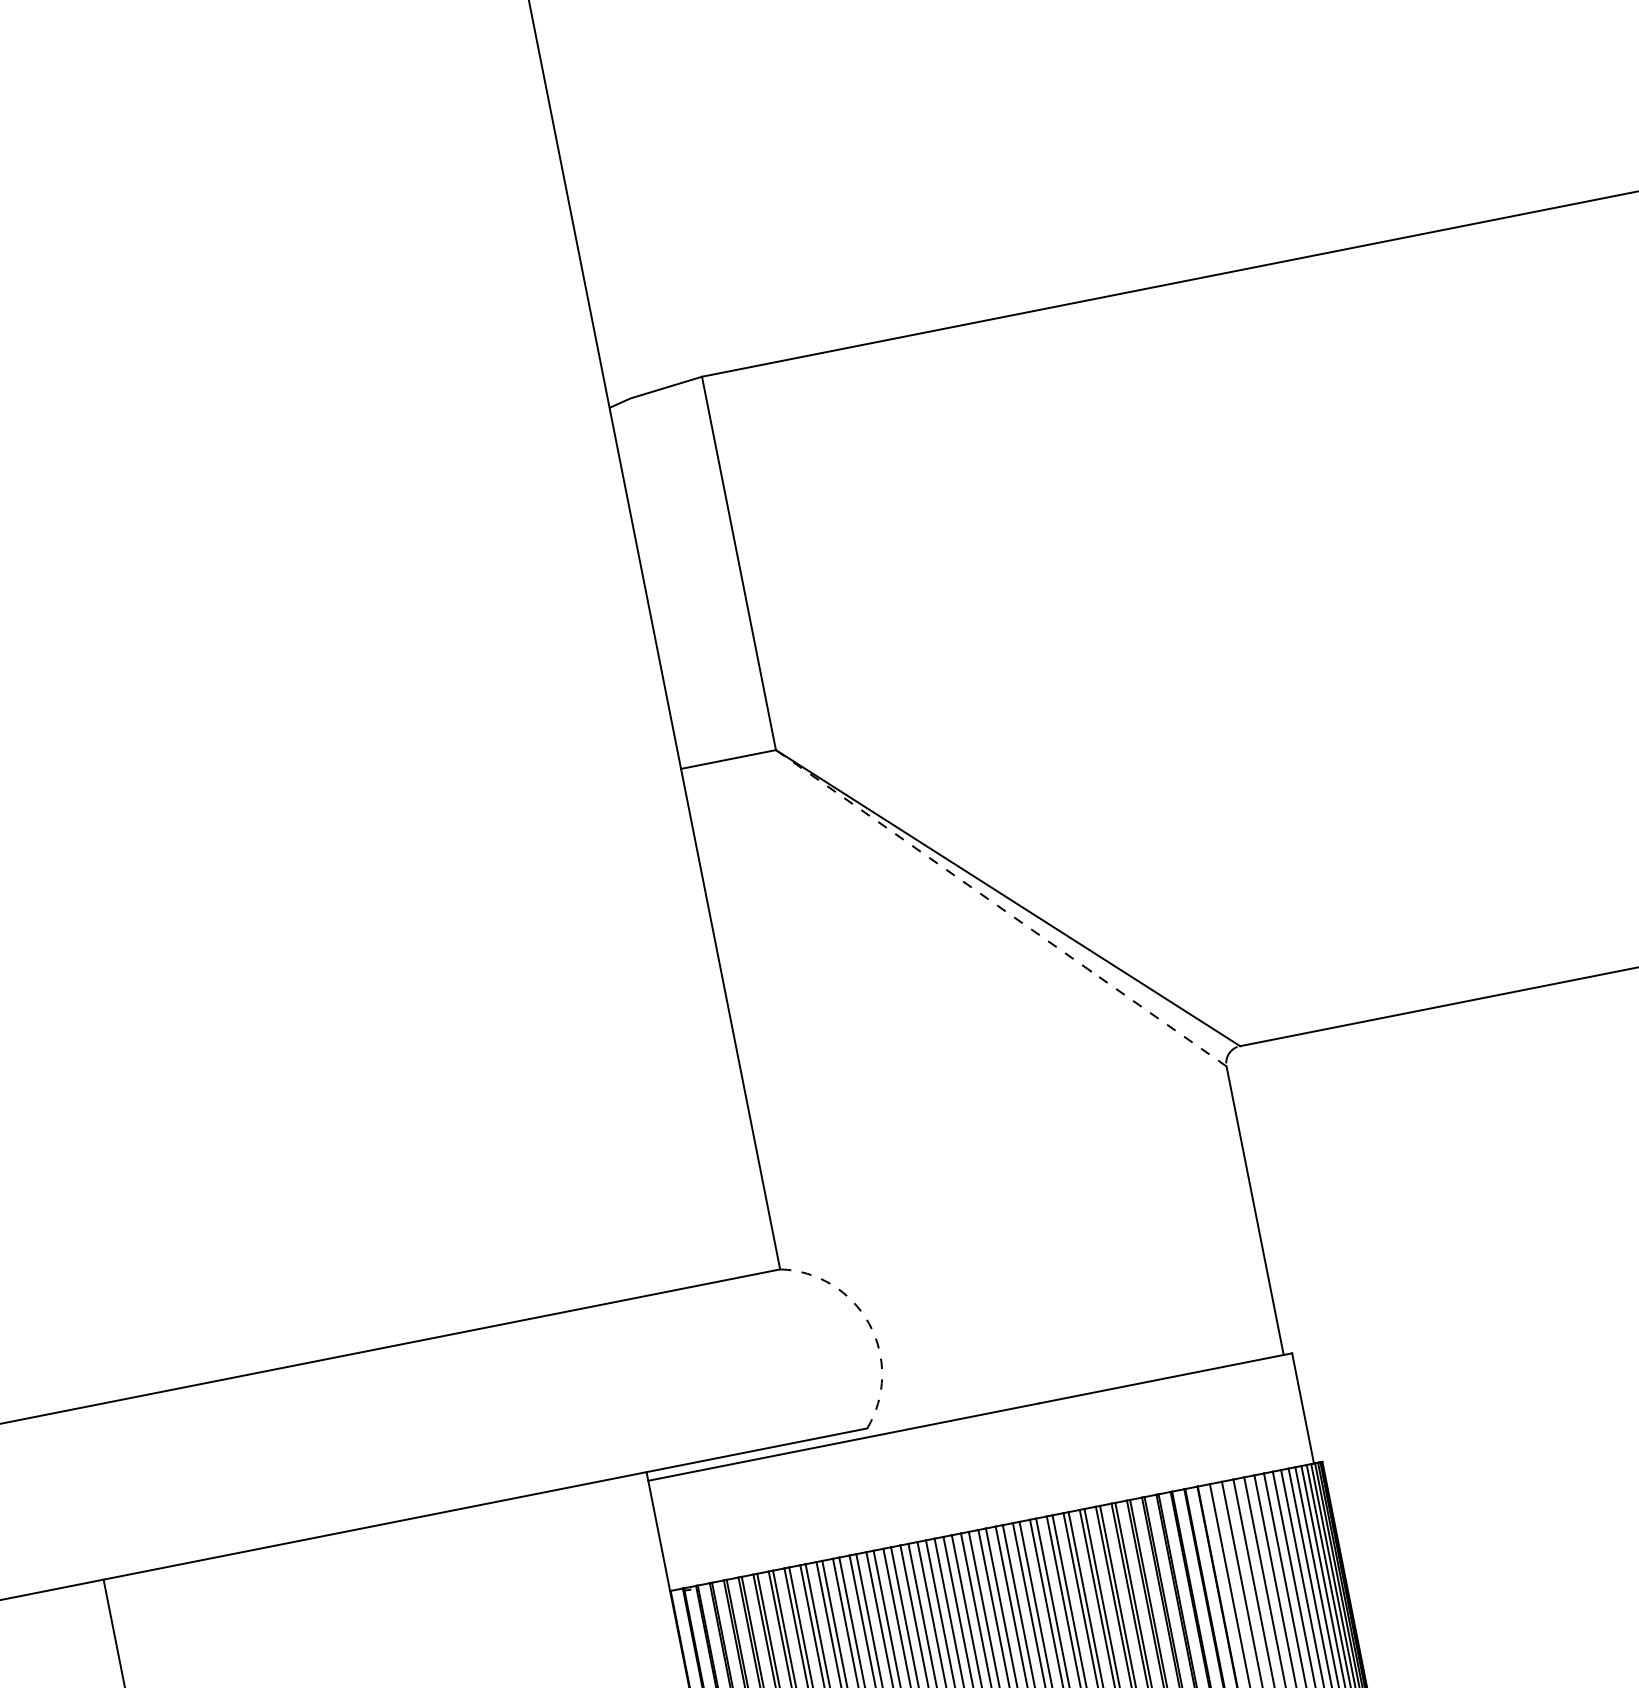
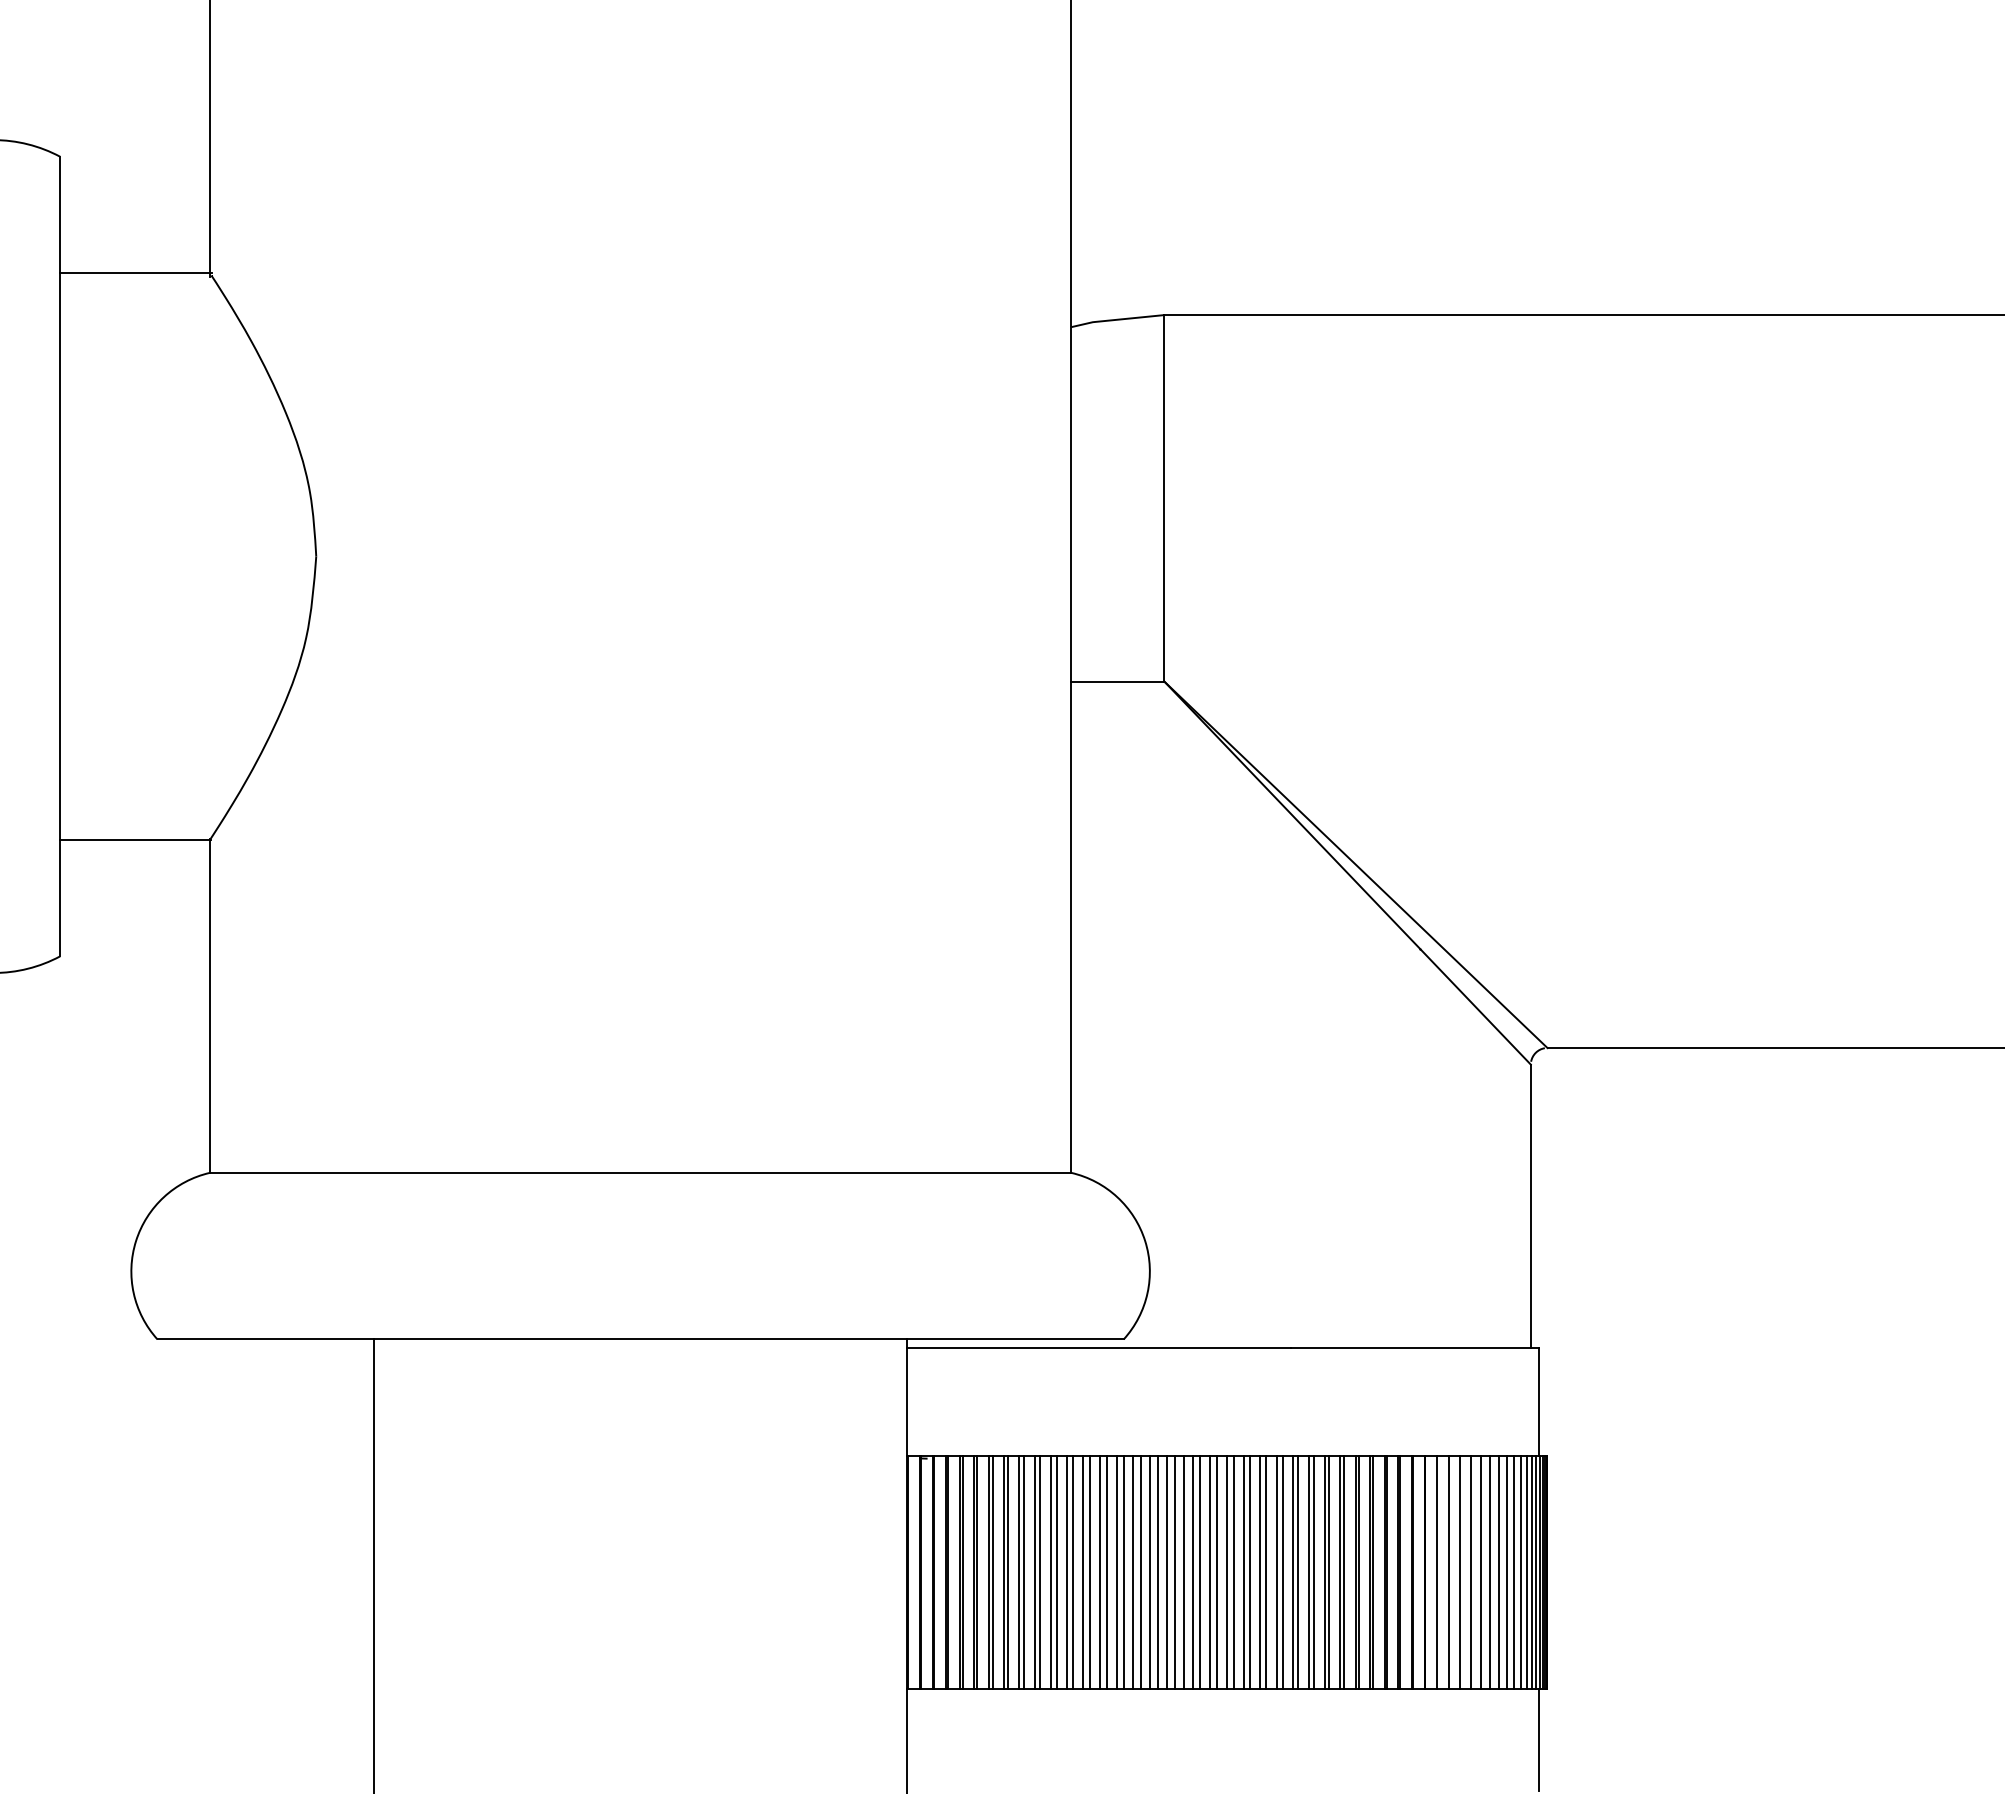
line: (1001, 907) -> (1347, 872), dashed -> solid
arc: (869, 1324) -> (1145, 1241), dashed -> solid

